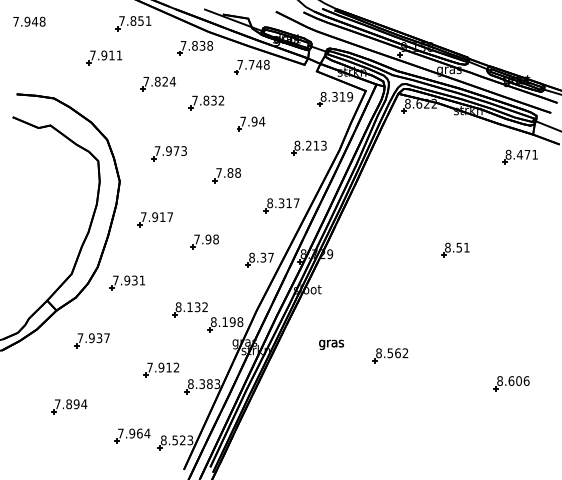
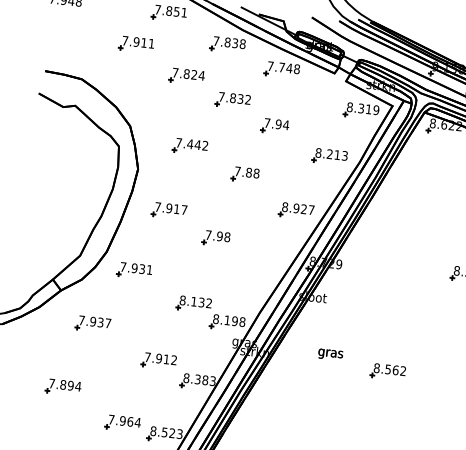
text: (175, 150) -> (196, 144), 7.973 -> 7.442
text: (284, 202) -> (299, 208), 8.317 -> 8.927
part: (259, 259) -> (268, 261), removed

